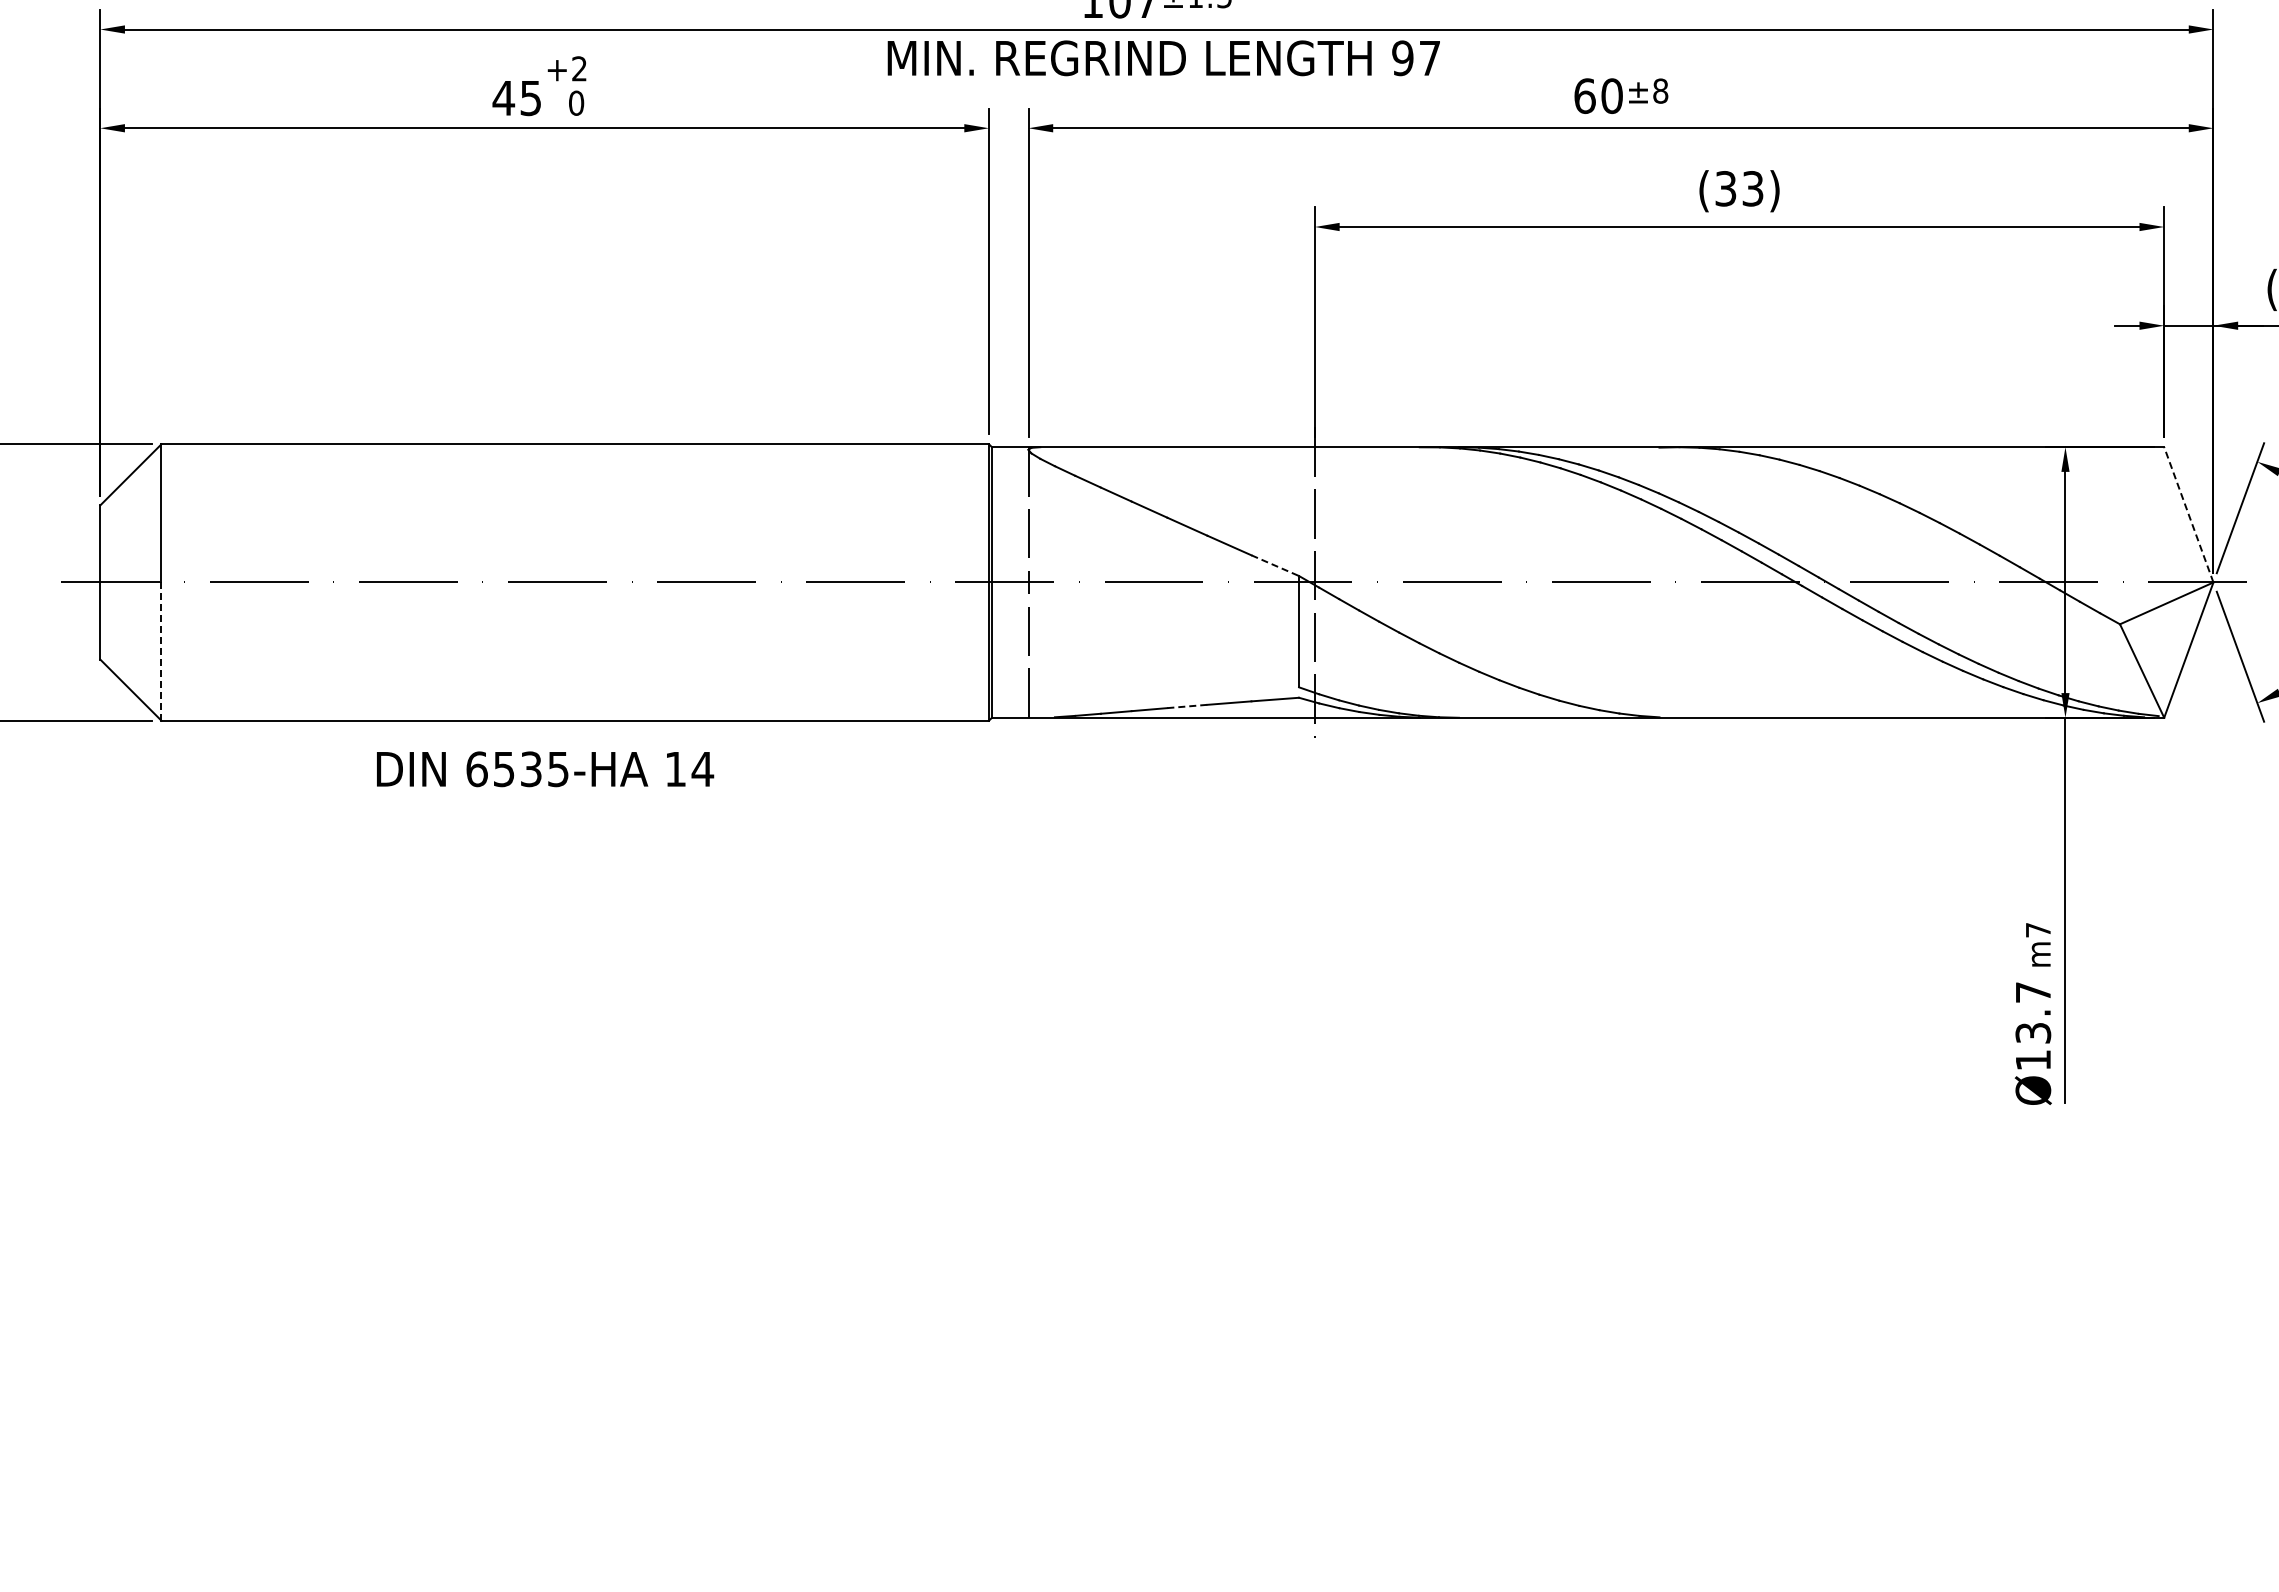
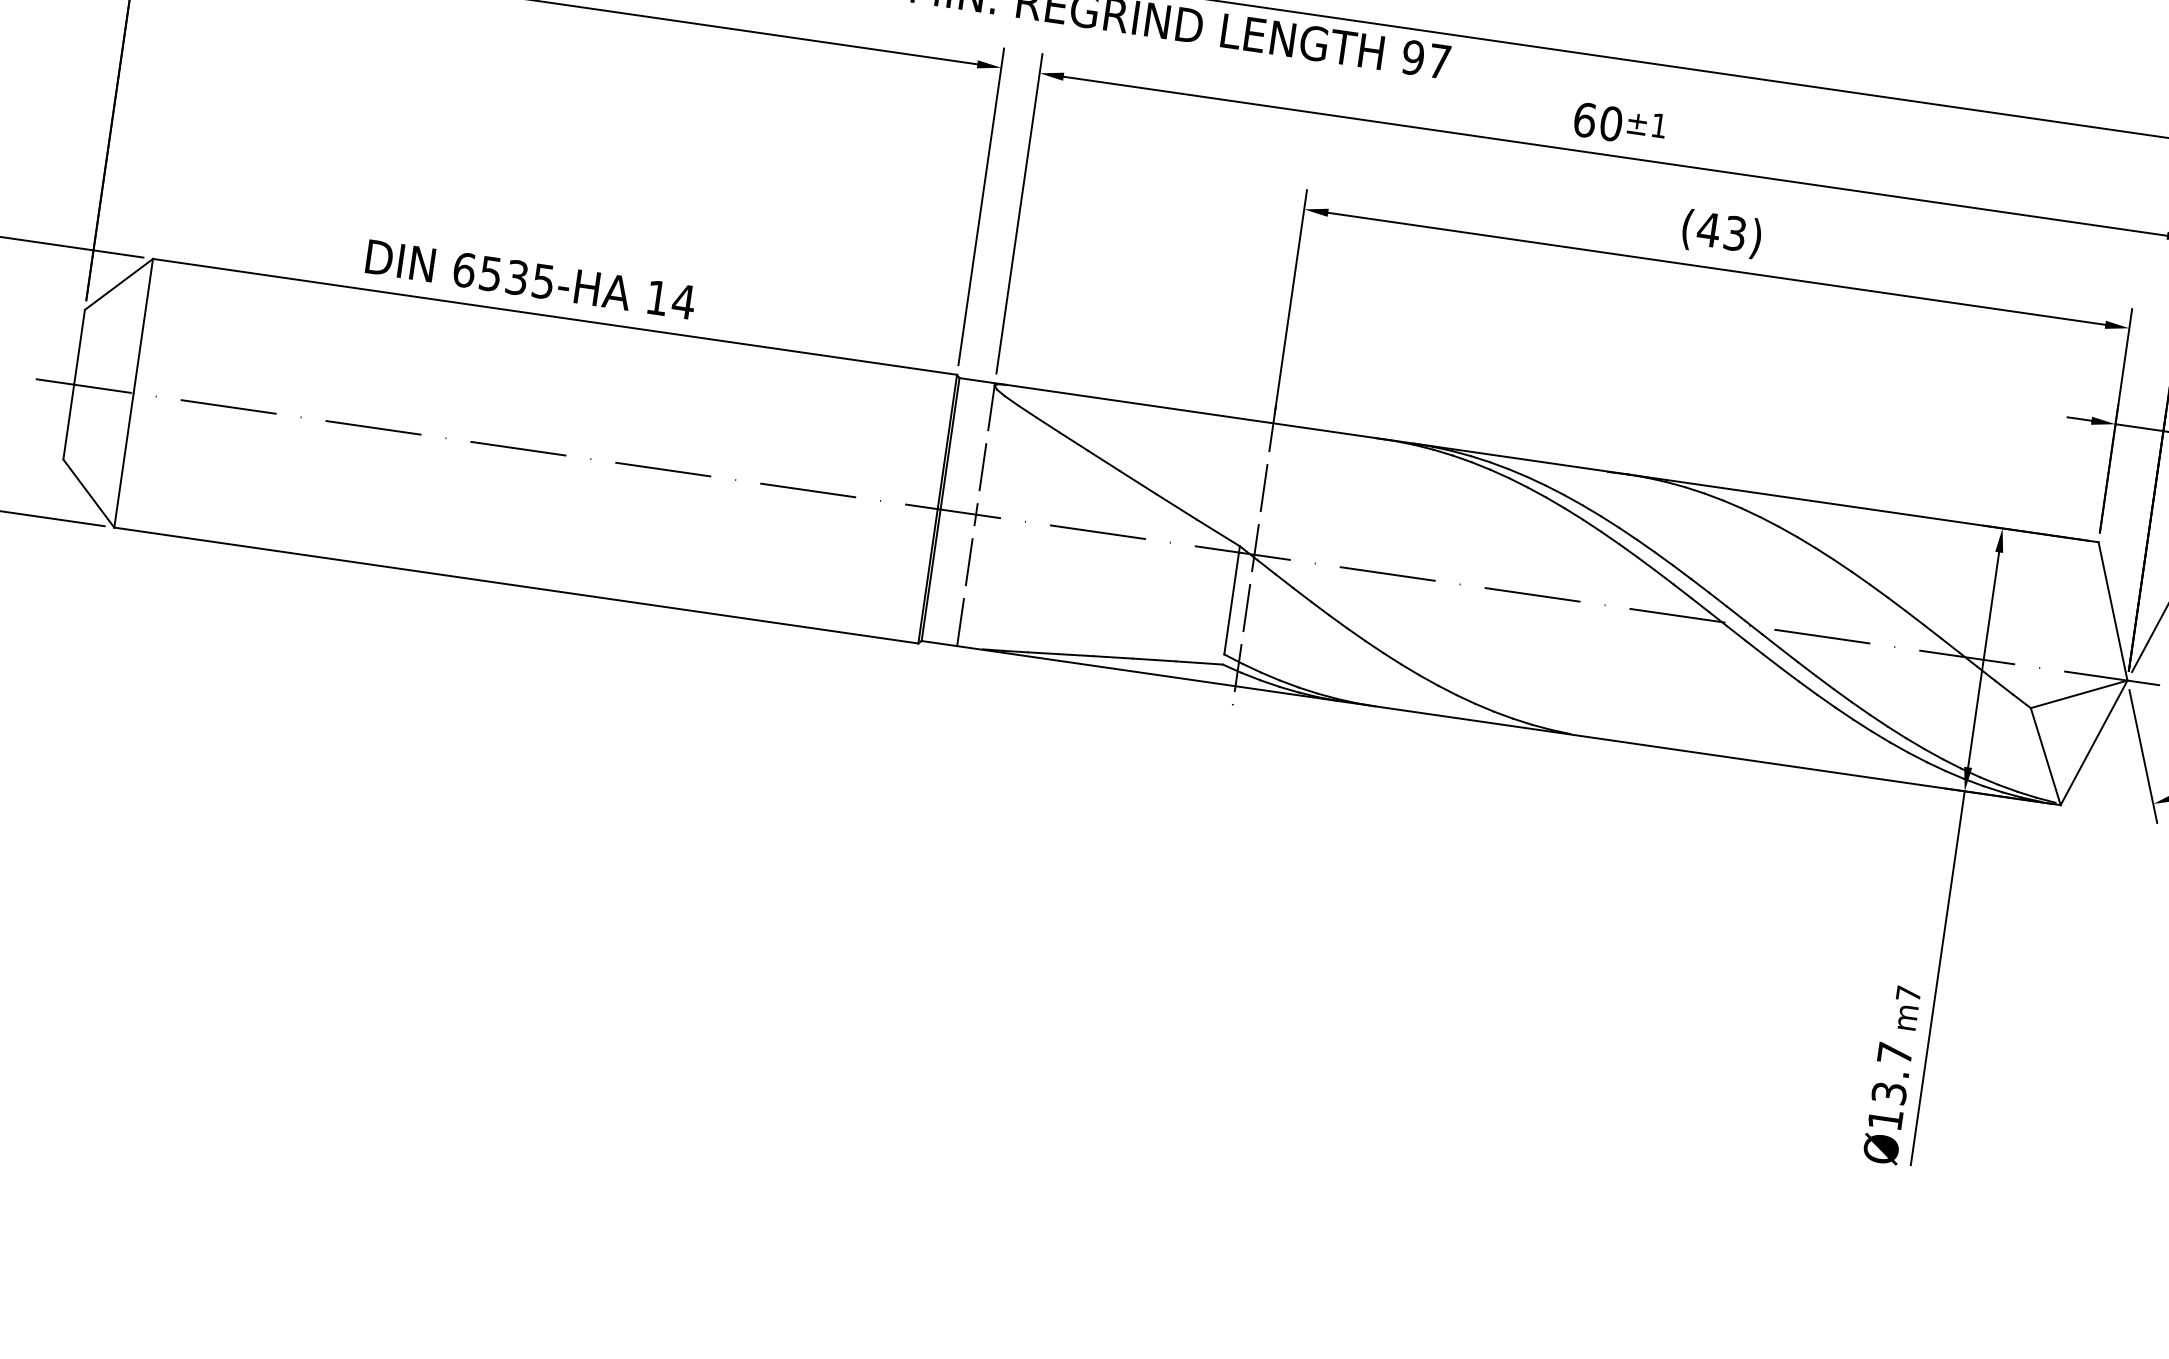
text: (1660, 90) -> (1659, 125), ±8 -> ±1
text: (1725, 188) -> (1708, 229), (33) -> (43)
line: (2188, 514) -> (2112, 611), dashed -> solid
line: (1275, 565) -> (1218, 532), dashed -> solid
line: (161, 651) -> (124, 460), dashed -> solid
line: (1187, 706) -> (1113, 657), dashed -> solid
text: (545, 769) -> (530, 279), moved

